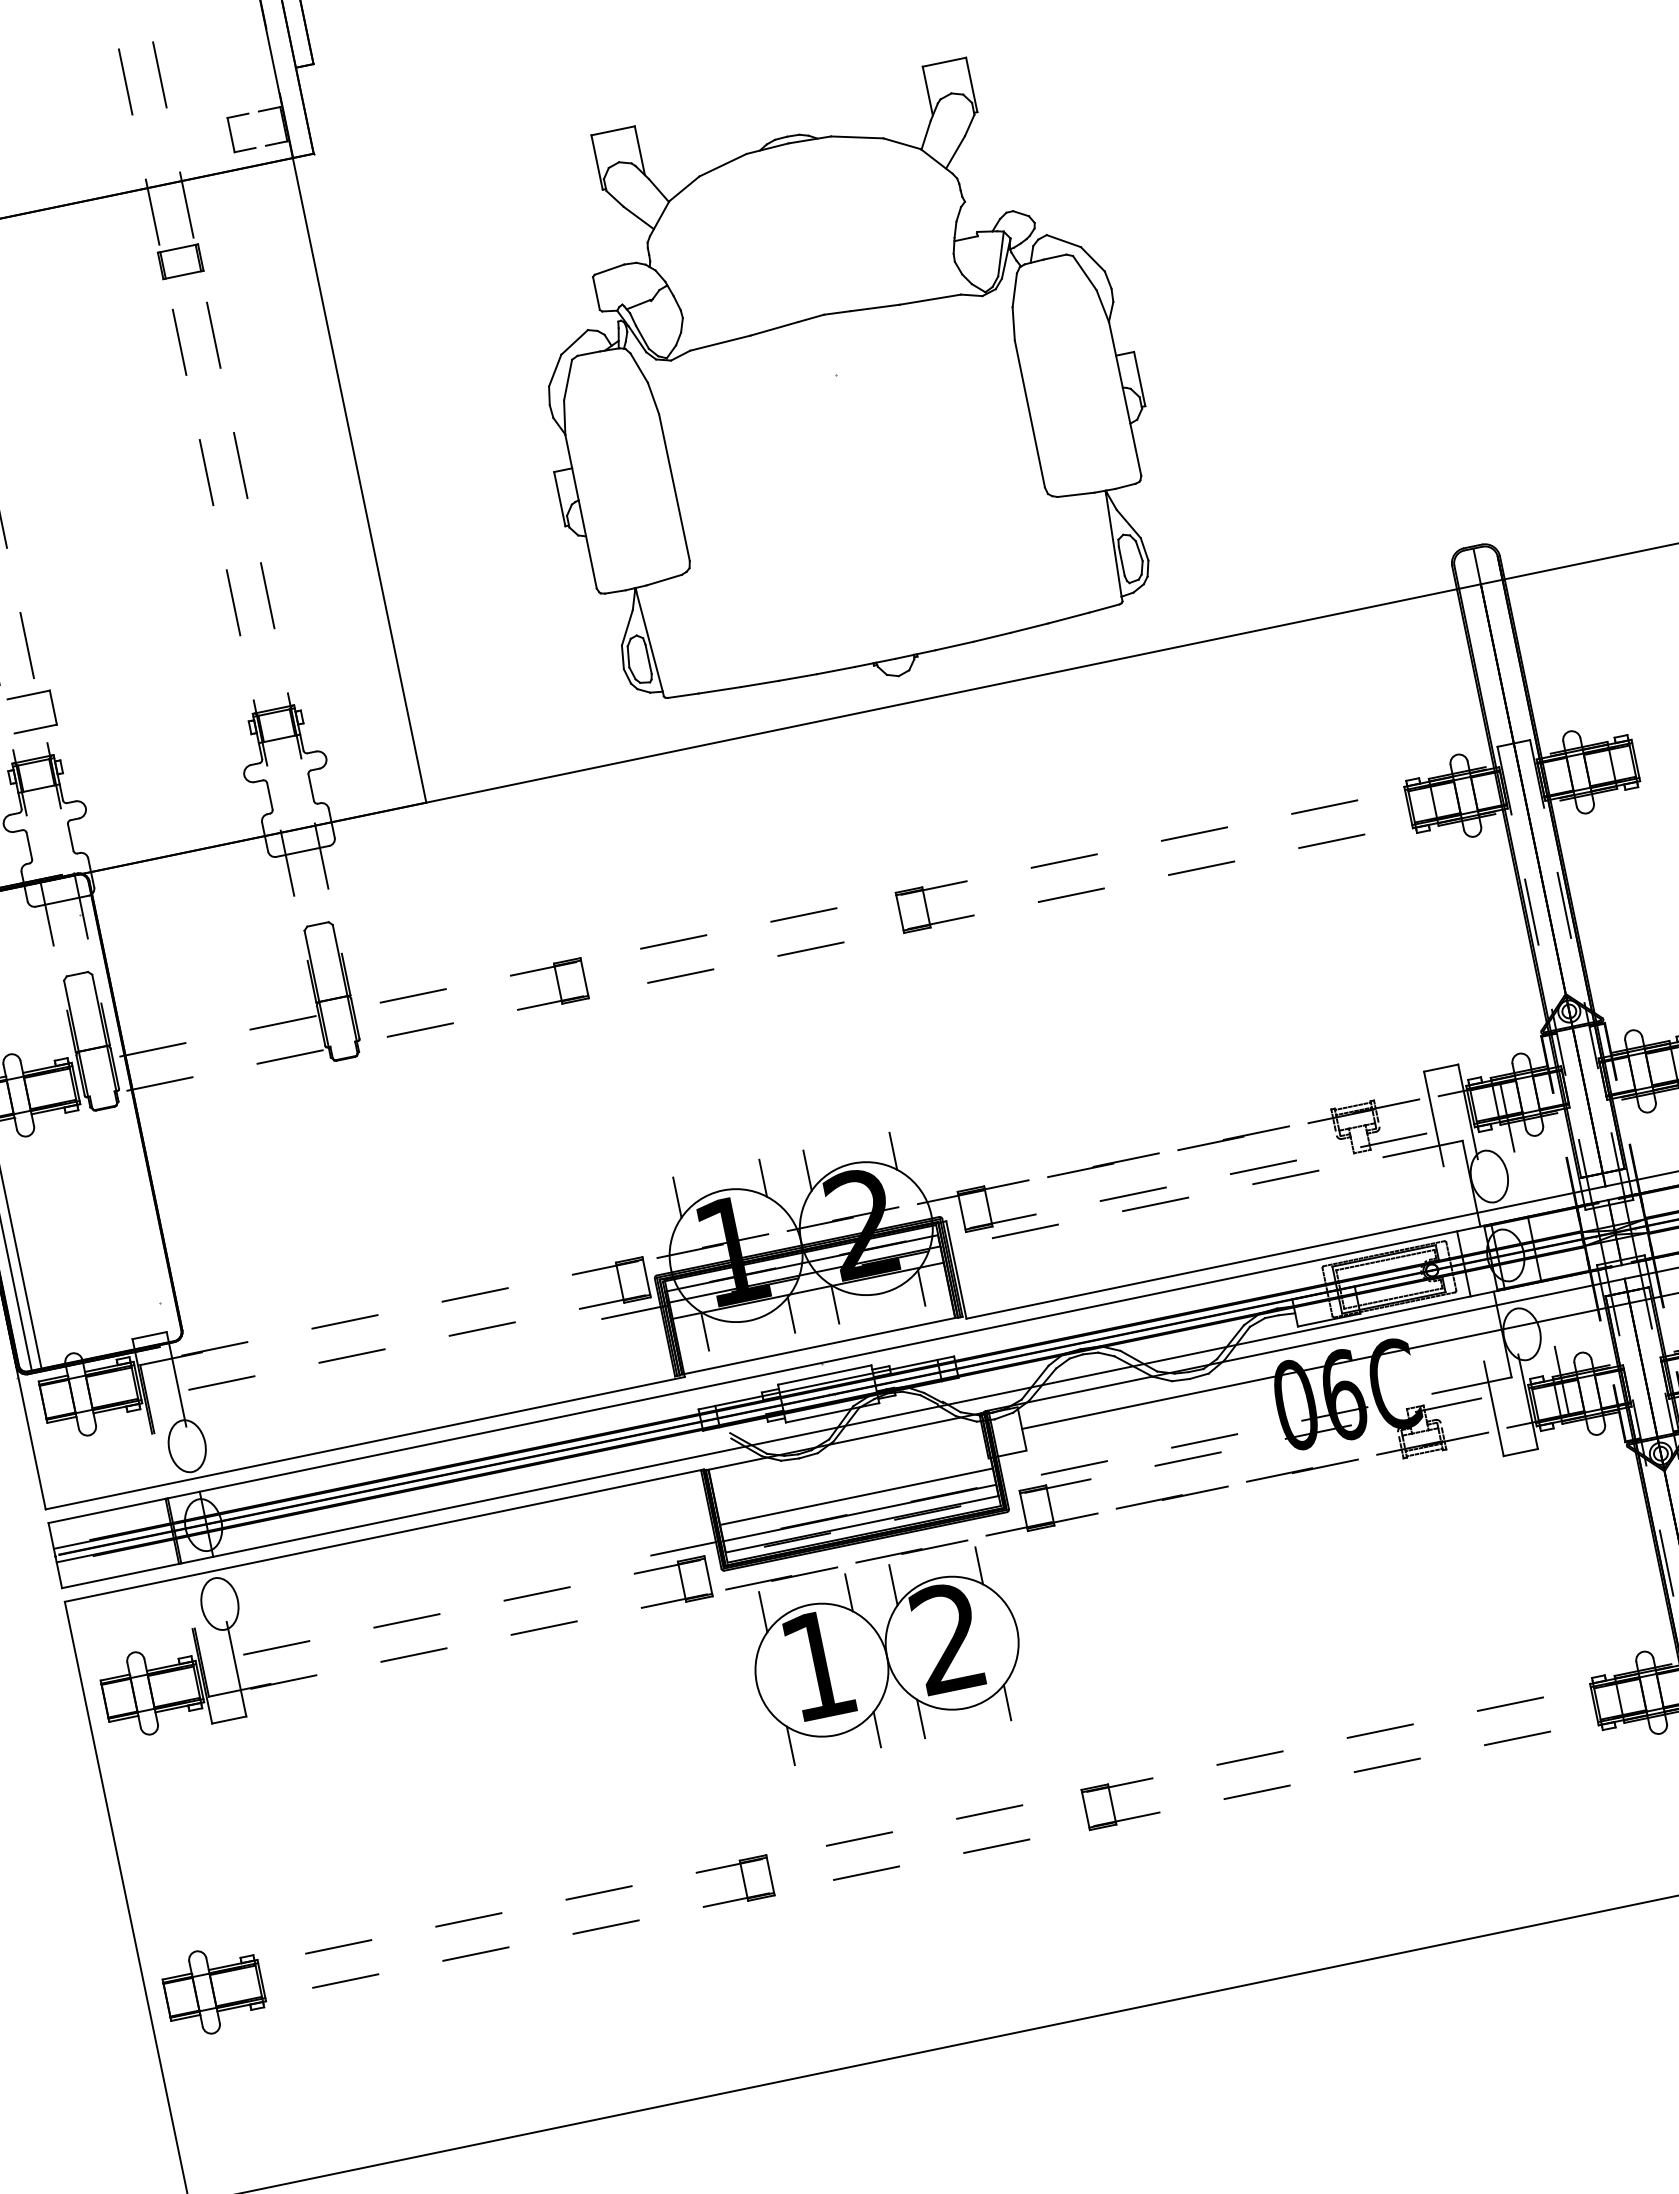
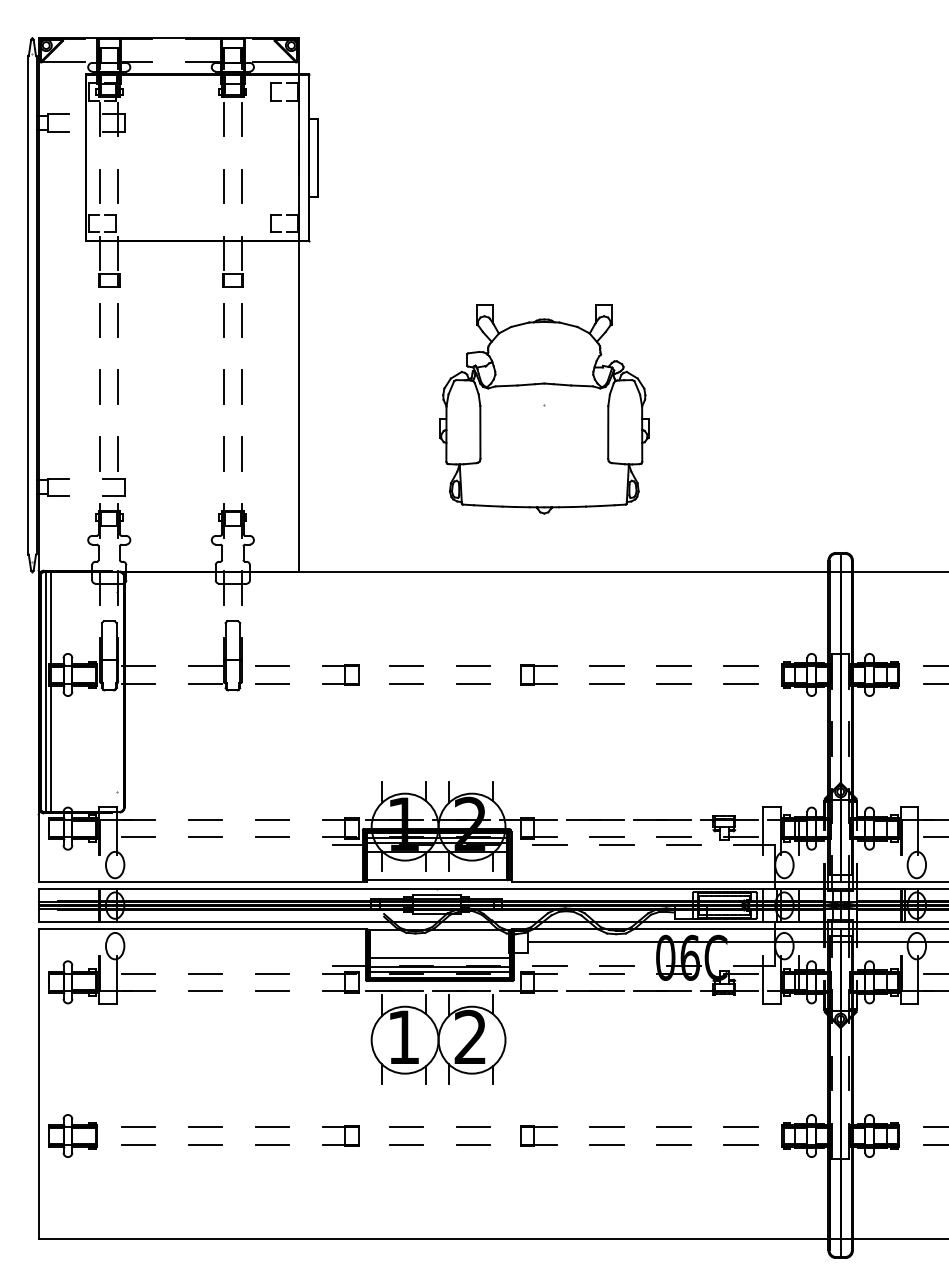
part: (837, 387) -> (543, 409), size x0.7

